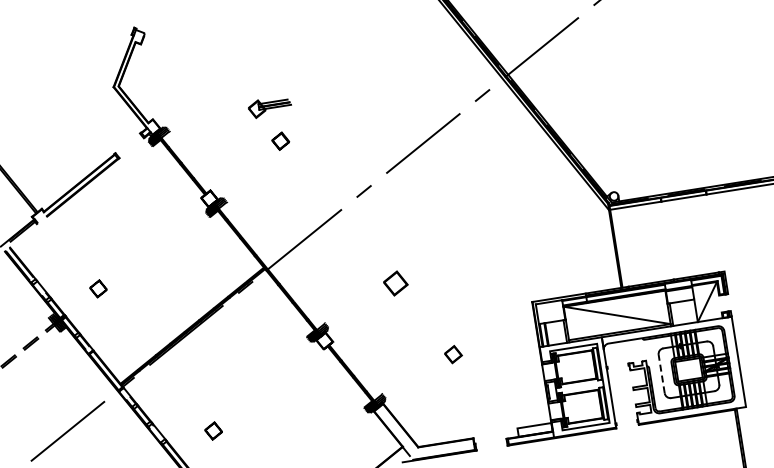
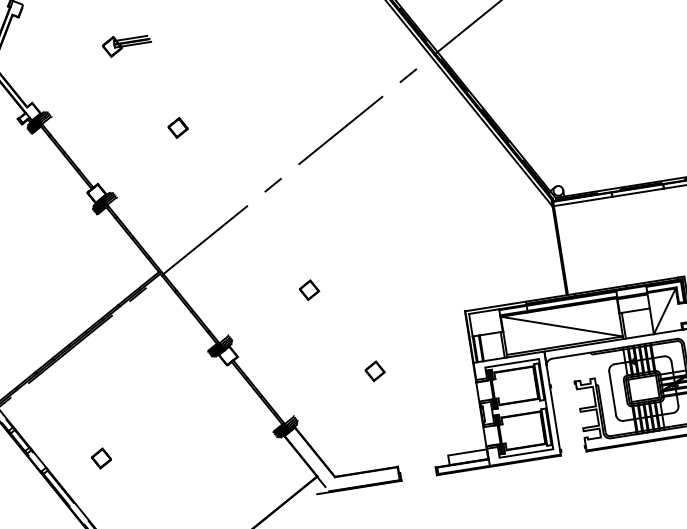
part: (269, 108) -> (126, 46), moved
part: (395, 283) -> (309, 290), size x0.71
line: (661, 373) -> (612, 392), dashed -> solid

